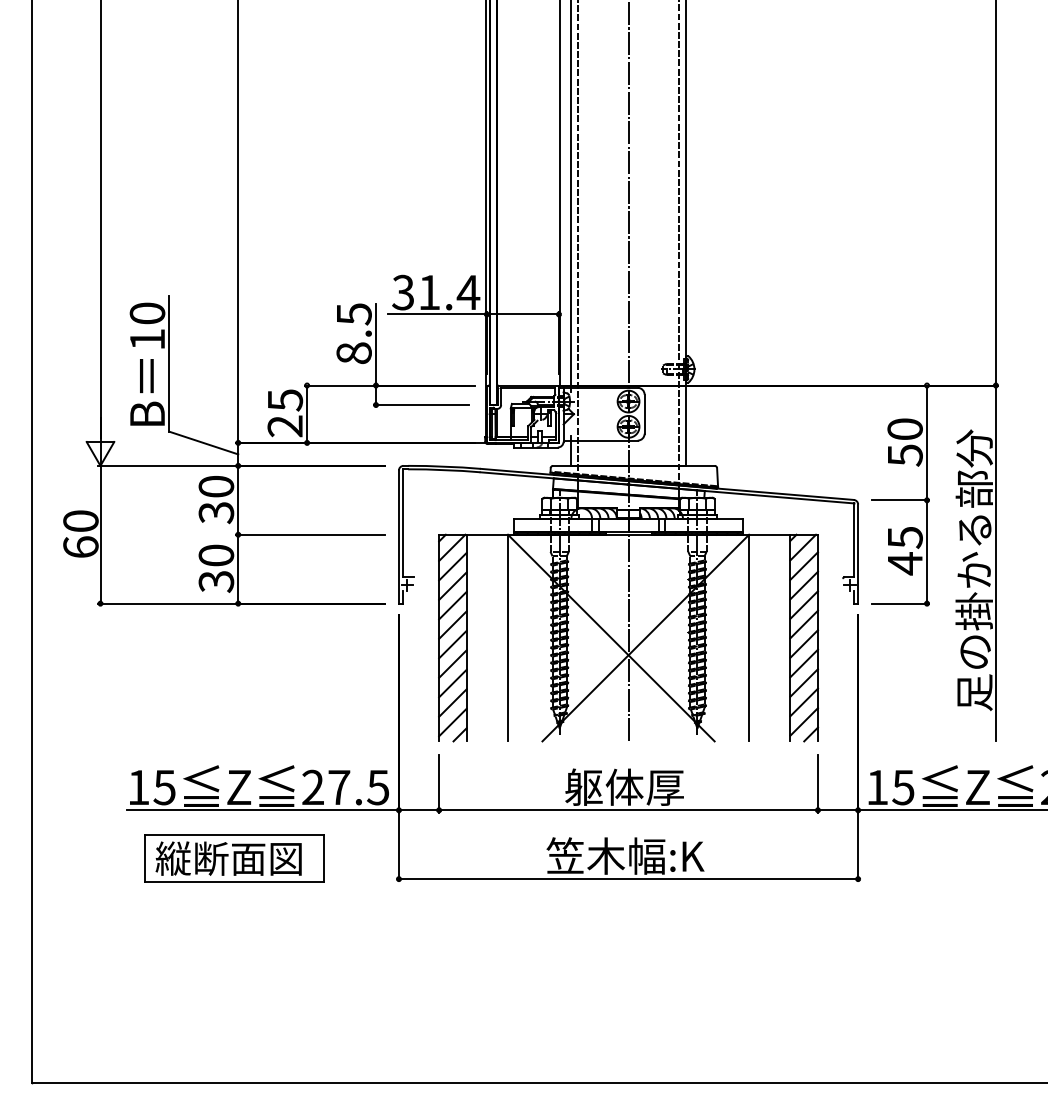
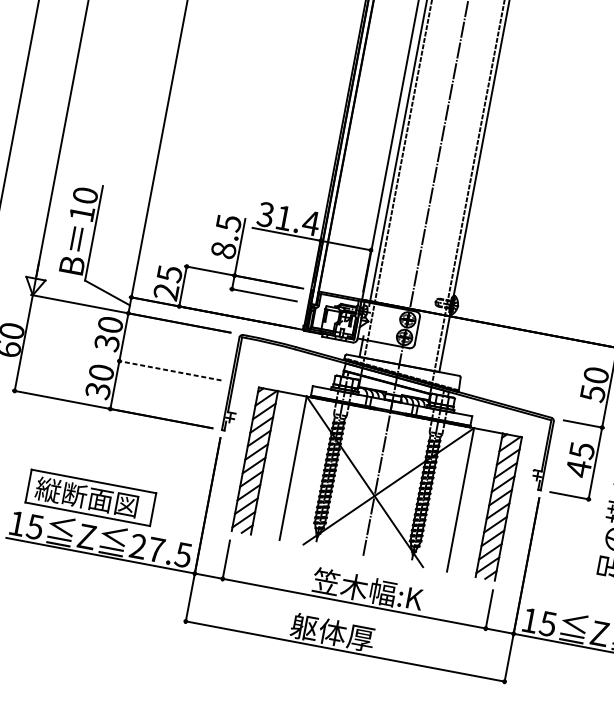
line: (310, 534) -> (169, 370), solid -> dashed
text: (643, 786) -> (367, 589), 躯体厚 -> 笠木幅:K
text: (625, 855) -> (346, 634), 笠木幅:K -> 躯体厚
part: (234, 858) -> (90, 497), moved

